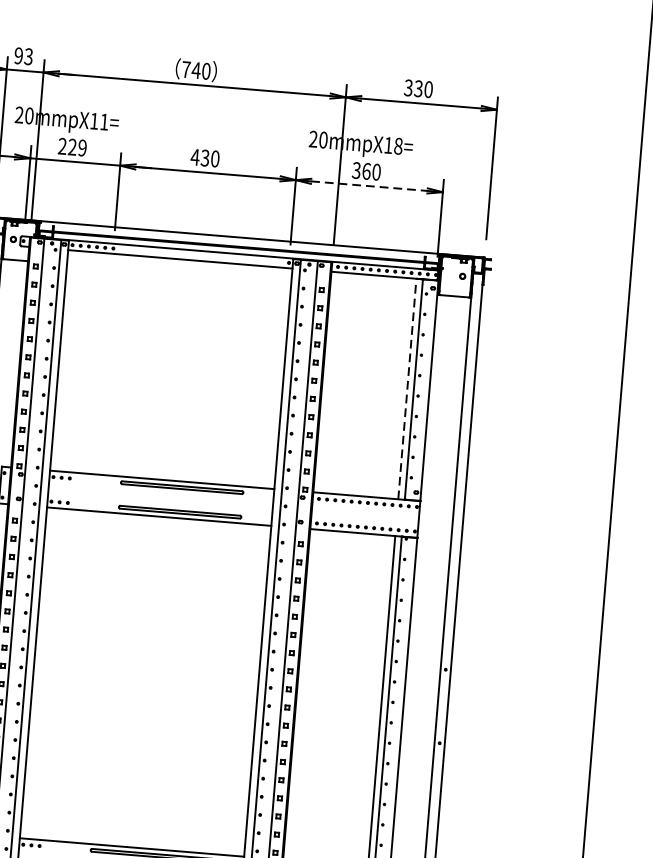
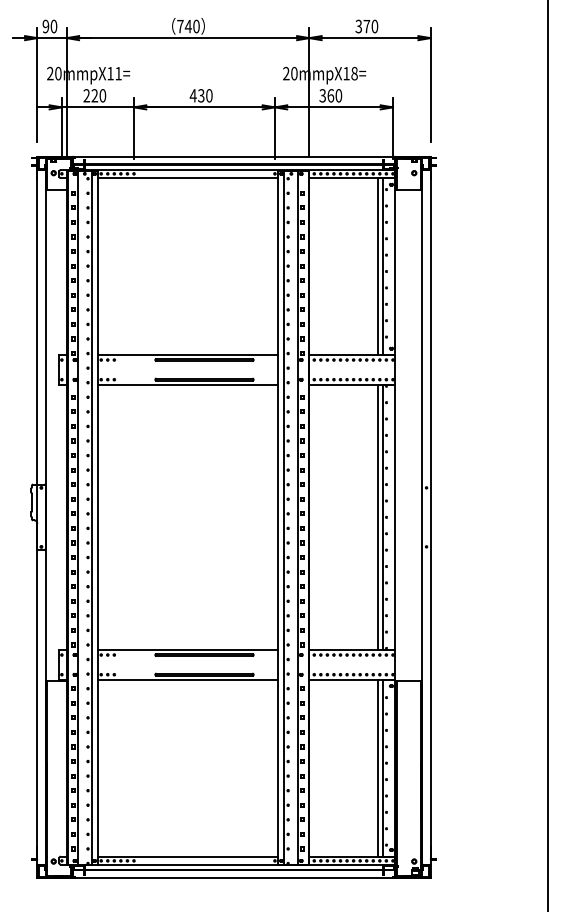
text: (28, 56) -> (53, 26), 93 -> 90
text: (418, 88) -> (366, 26), 330 -> 370
text: (82, 147) -> (102, 95), 229 -> 220
line: (368, 186) -> (333, 107), dashed -> solid
line: (407, 388) -> (377, 266), dashed -> solid

